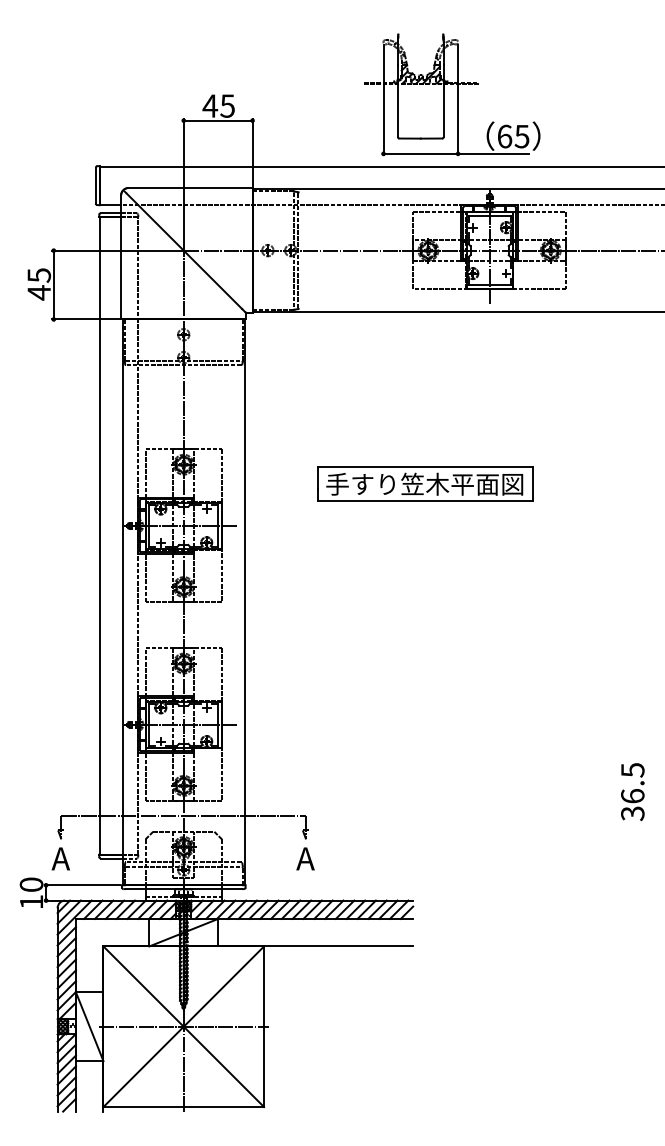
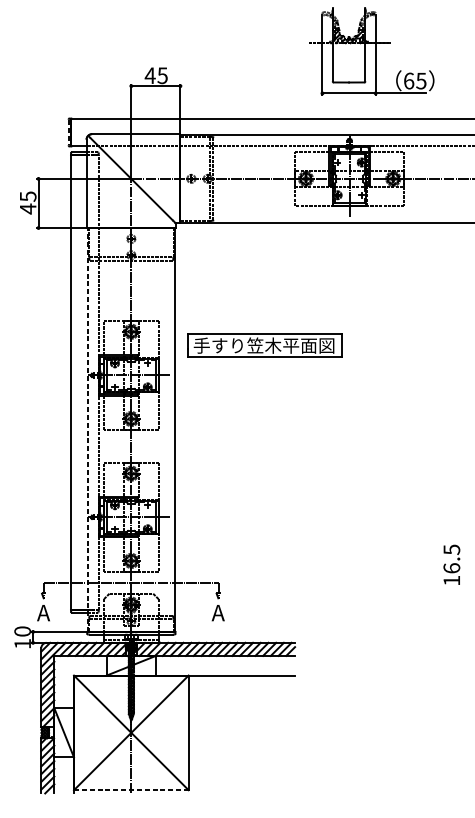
part: (452, 94) -> (371, 51), moved
line: (95, 186) -> (68, 133), solid -> dashed
part: (425, 483) -> (264, 345), moved
line: (122, 602) -> (87, 430), solid -> dashed
text: (632, 813) -> (451, 580), 36.5 -> 16.5
line: (183, 1026) -> (131, 732), removed
line: (184, 1107) -> (131, 790), solid -> dashed

